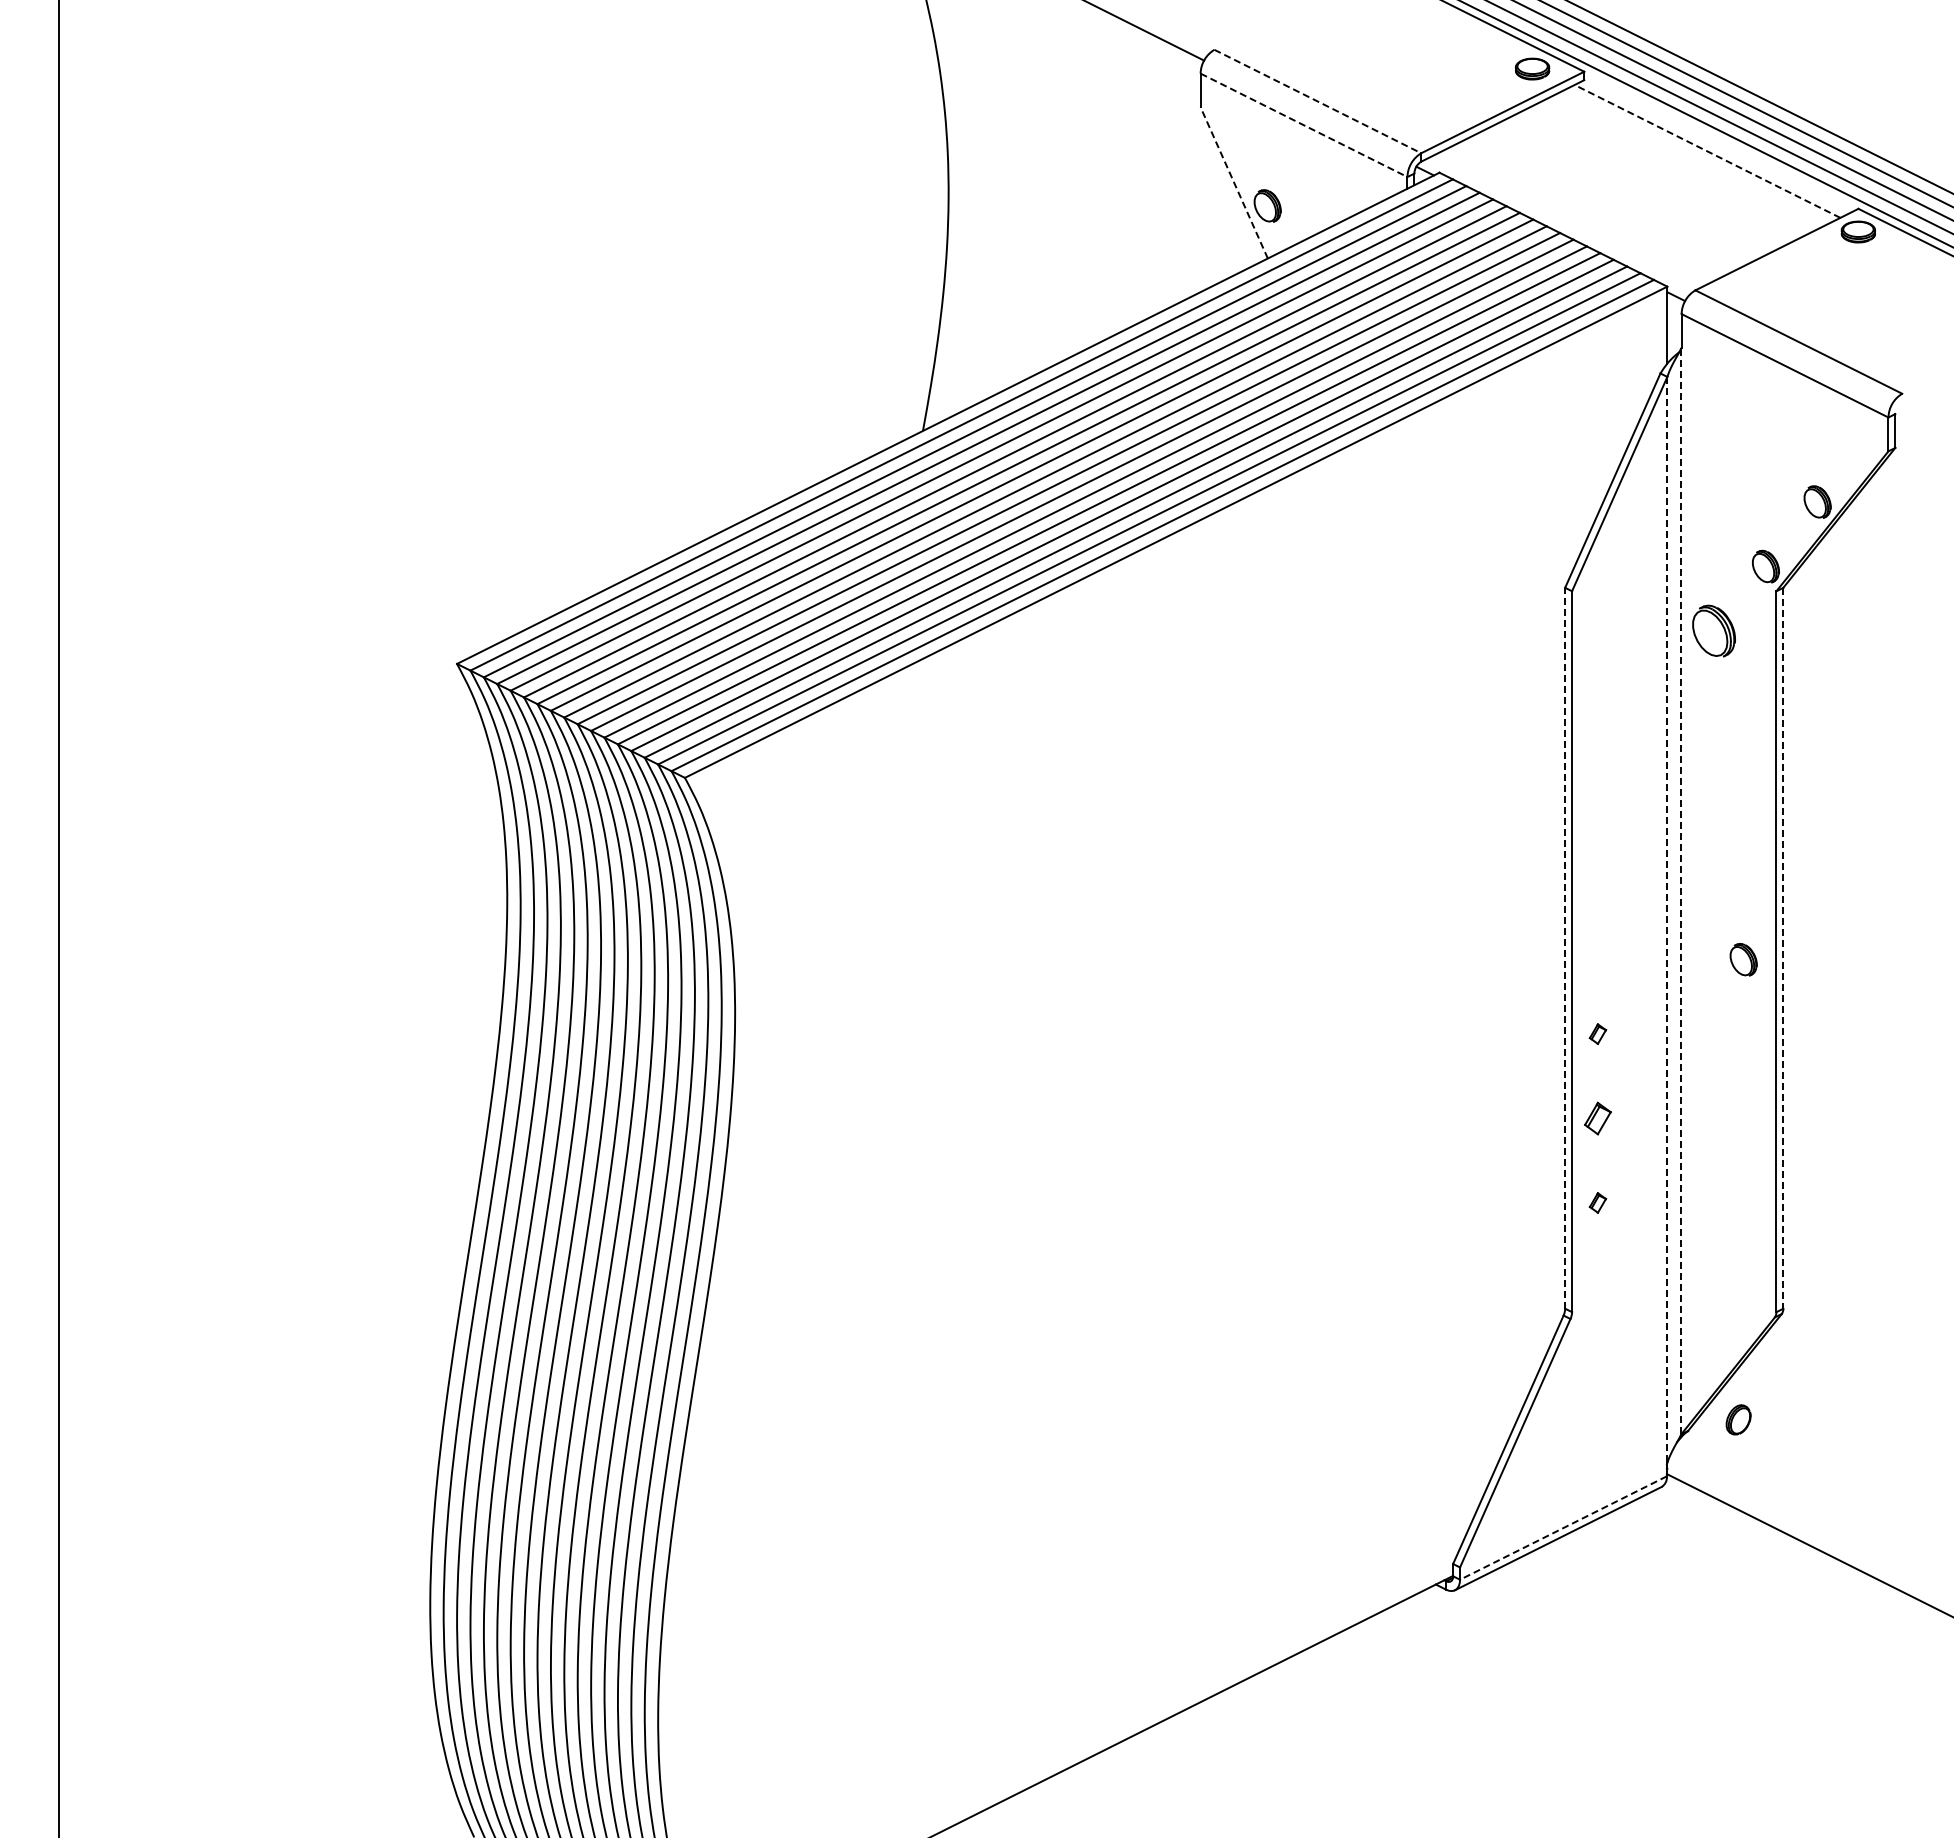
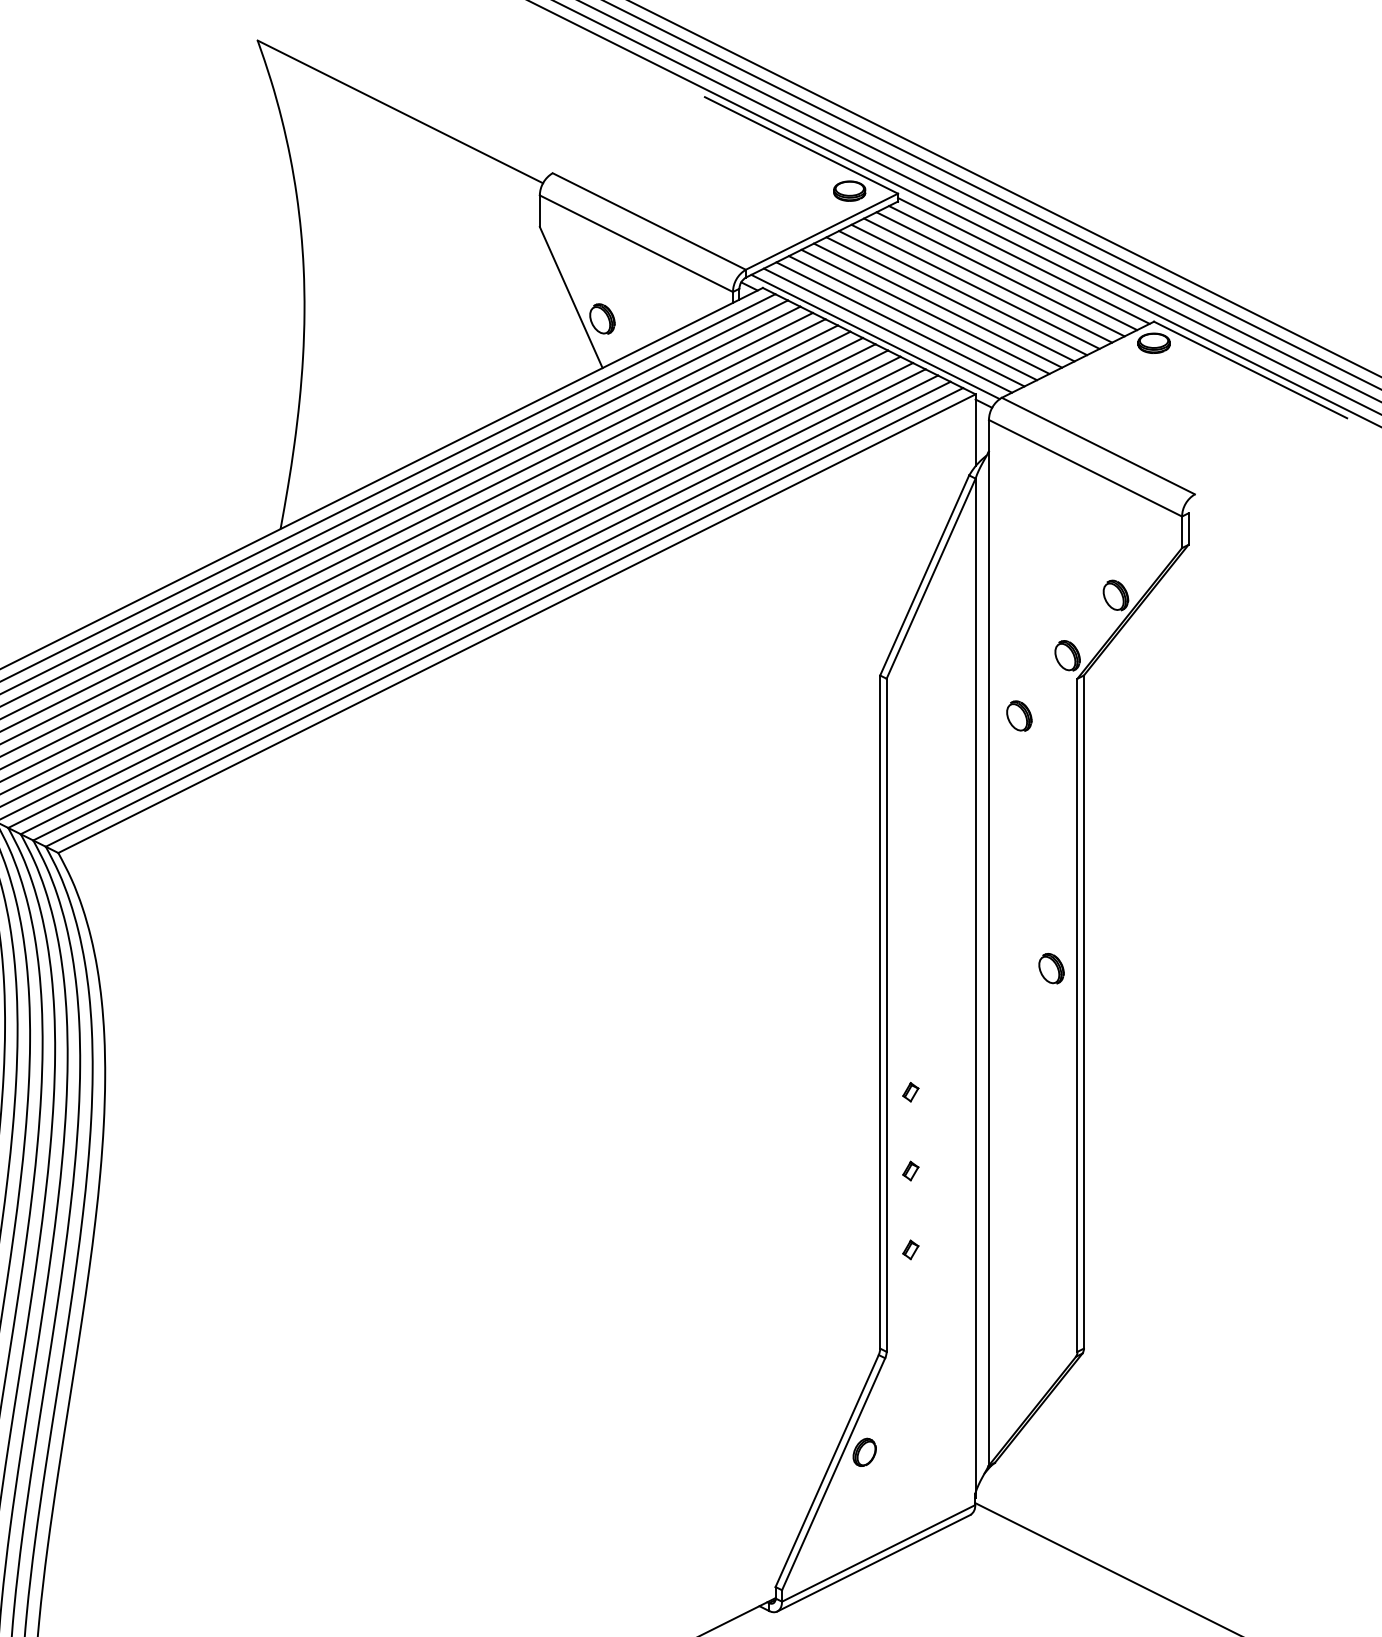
line: (1317, 101) -> (648, 221), dashed -> solid
line: (1304, 125) -> (636, 243), dashed -> solid
line: (1718, 143) -> (1023, 260), added
line: (1707, 151) -> (1013, 268), dashed -> solid
line: (1693, 157) -> (1000, 273), added
line: (1680, 164) -> (987, 280), added
line: (1667, 171) -> (975, 286), added
line: (1653, 177) -> (962, 292), added
line: (1234, 182) -> (571, 297), dashed -> solid
line: (1640, 184) -> (950, 298), added
line: (1626, 191) -> (937, 305), added
line: (1613, 197) -> (925, 311), added
line: (1600, 204) -> (913, 317), added
line: (1586, 211) -> (900, 324), added
line: (1573, 218) -> (887, 330), added
line: (1560, 224) -> (875, 336), added
part: (1714, 631) -> (1019, 716), size x0.62
line: (1681, 891) -> (988, 959), dashed -> solid
line: (1667, 919) -> (975, 985), dashed -> solid
line: (1565, 947) -> (880, 1011), dashed -> solid
line: (1783, 948) -> (1084, 1012), dashed -> solid
part: (1743, 959) -> (1051, 968), moved
part: (1597, 1118) -> (910, 1171), size x0.62
part: (1738, 1419) -> (864, 1452), moved
line: (1563, 1528) -> (878, 1553), dashed -> solid

